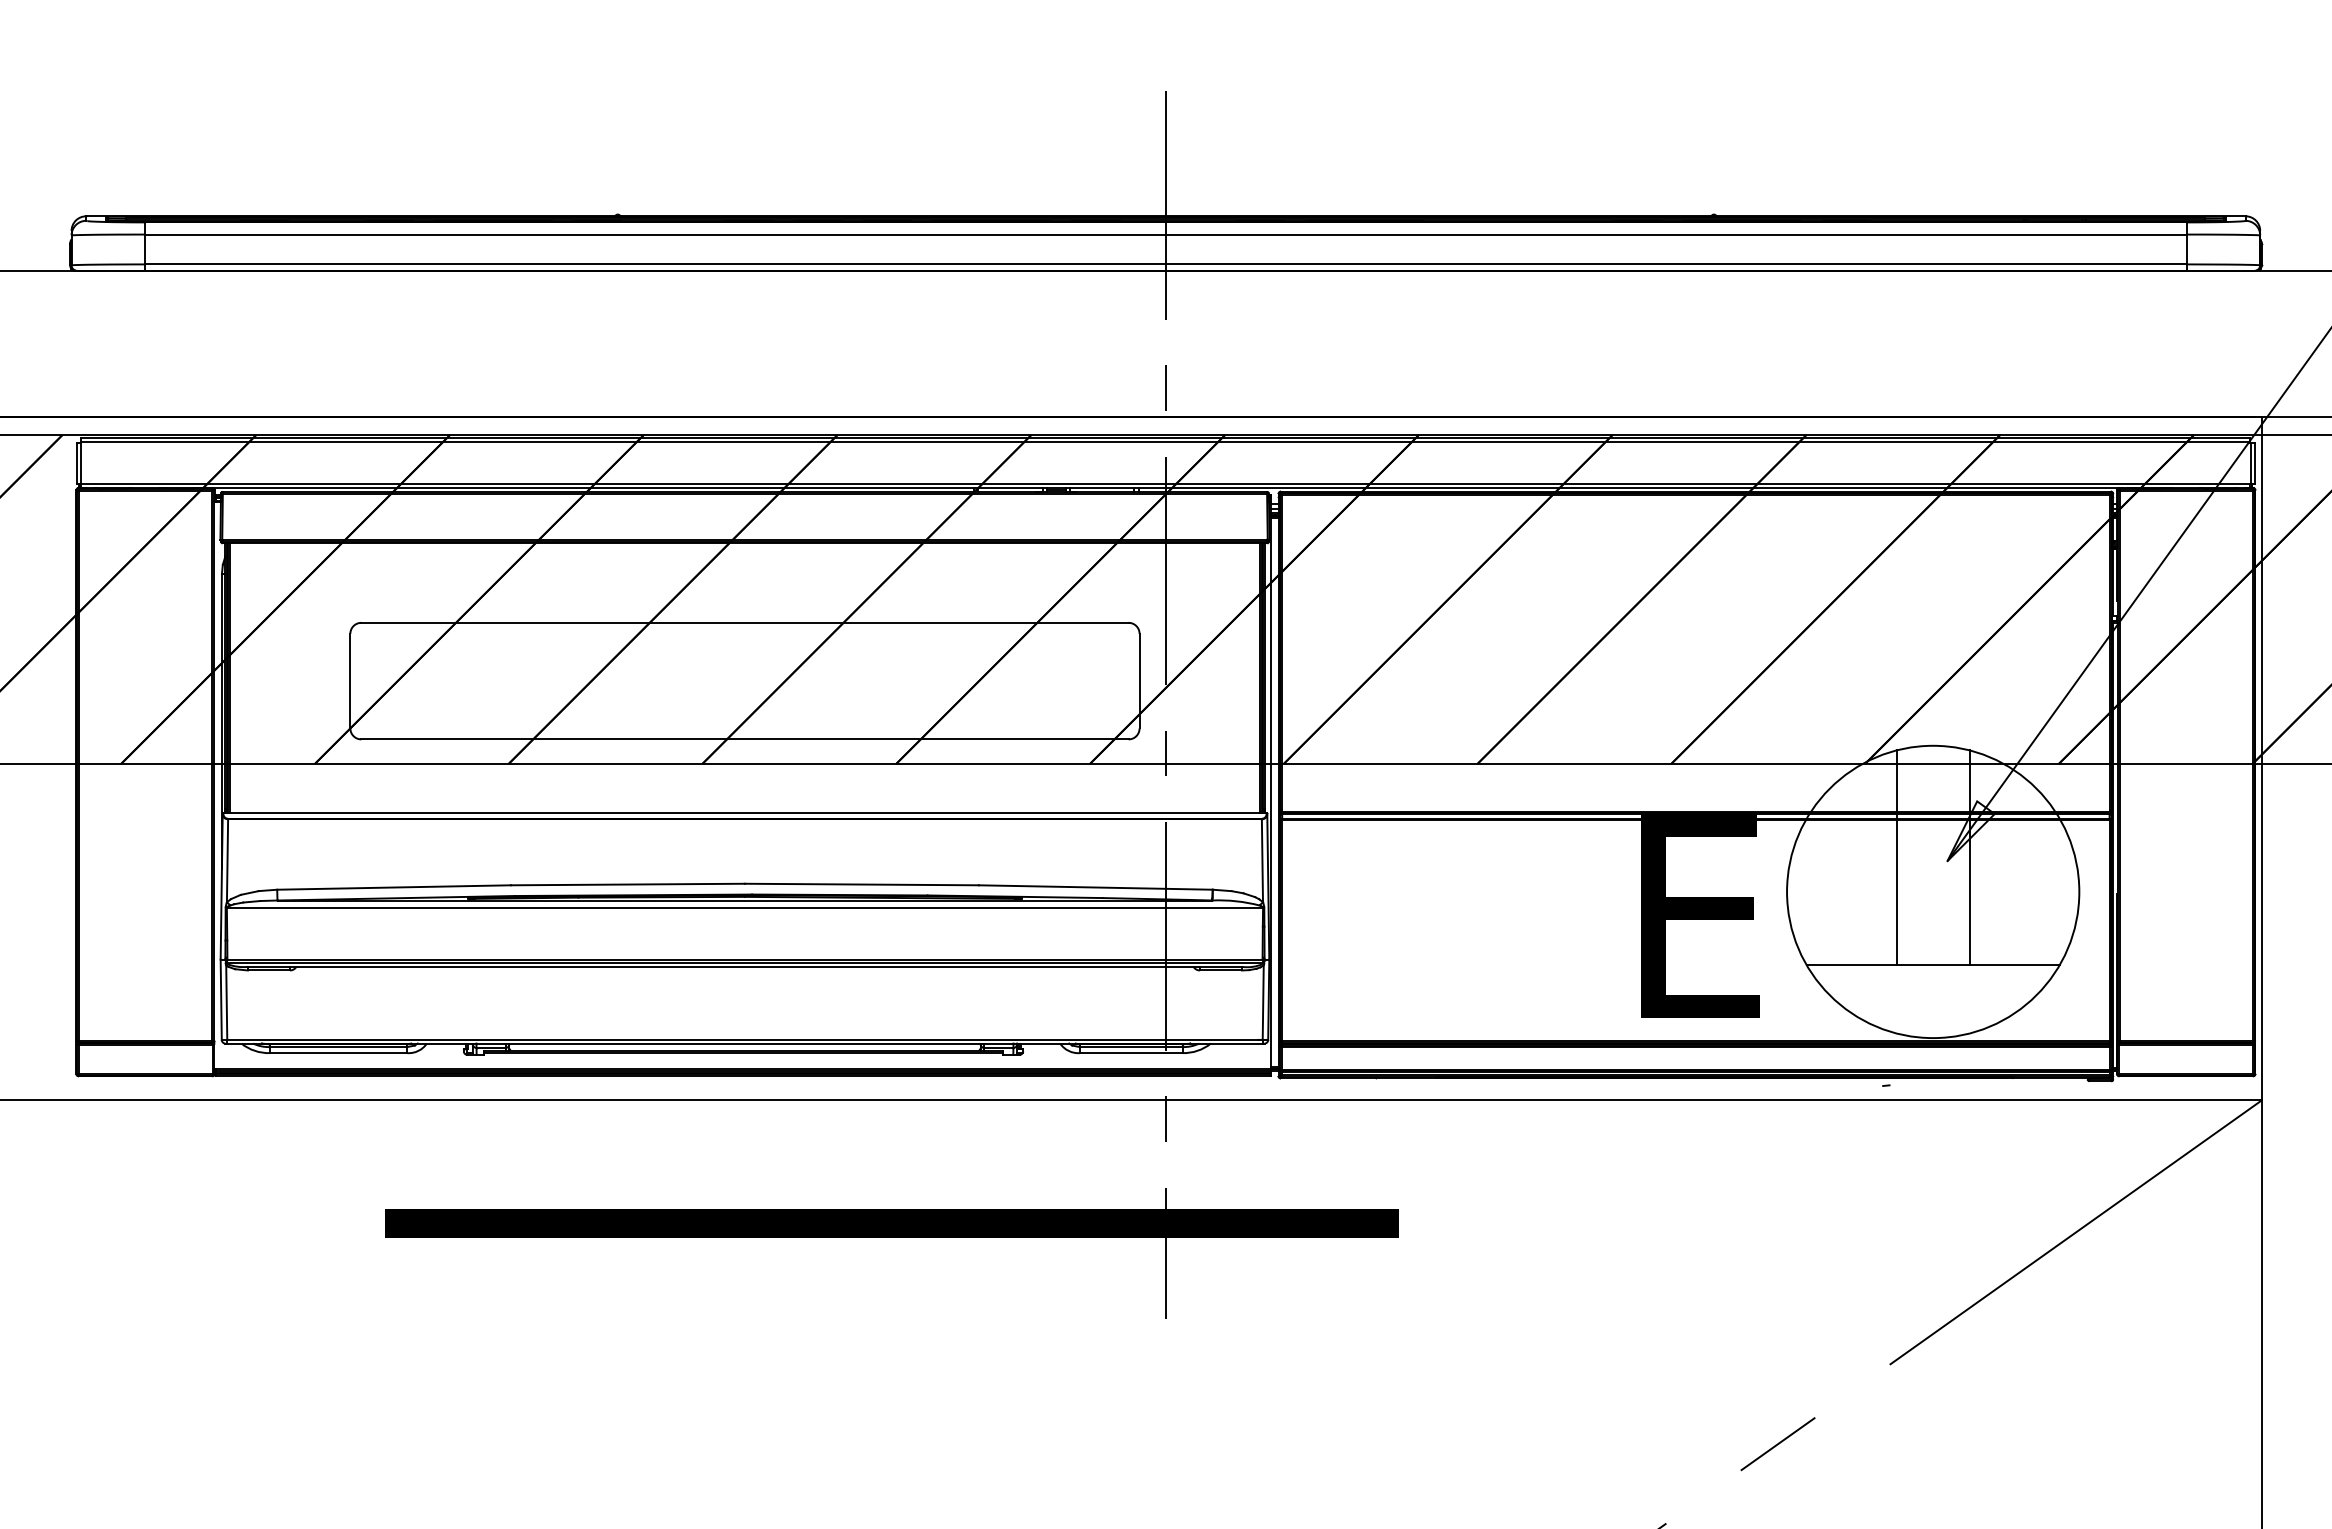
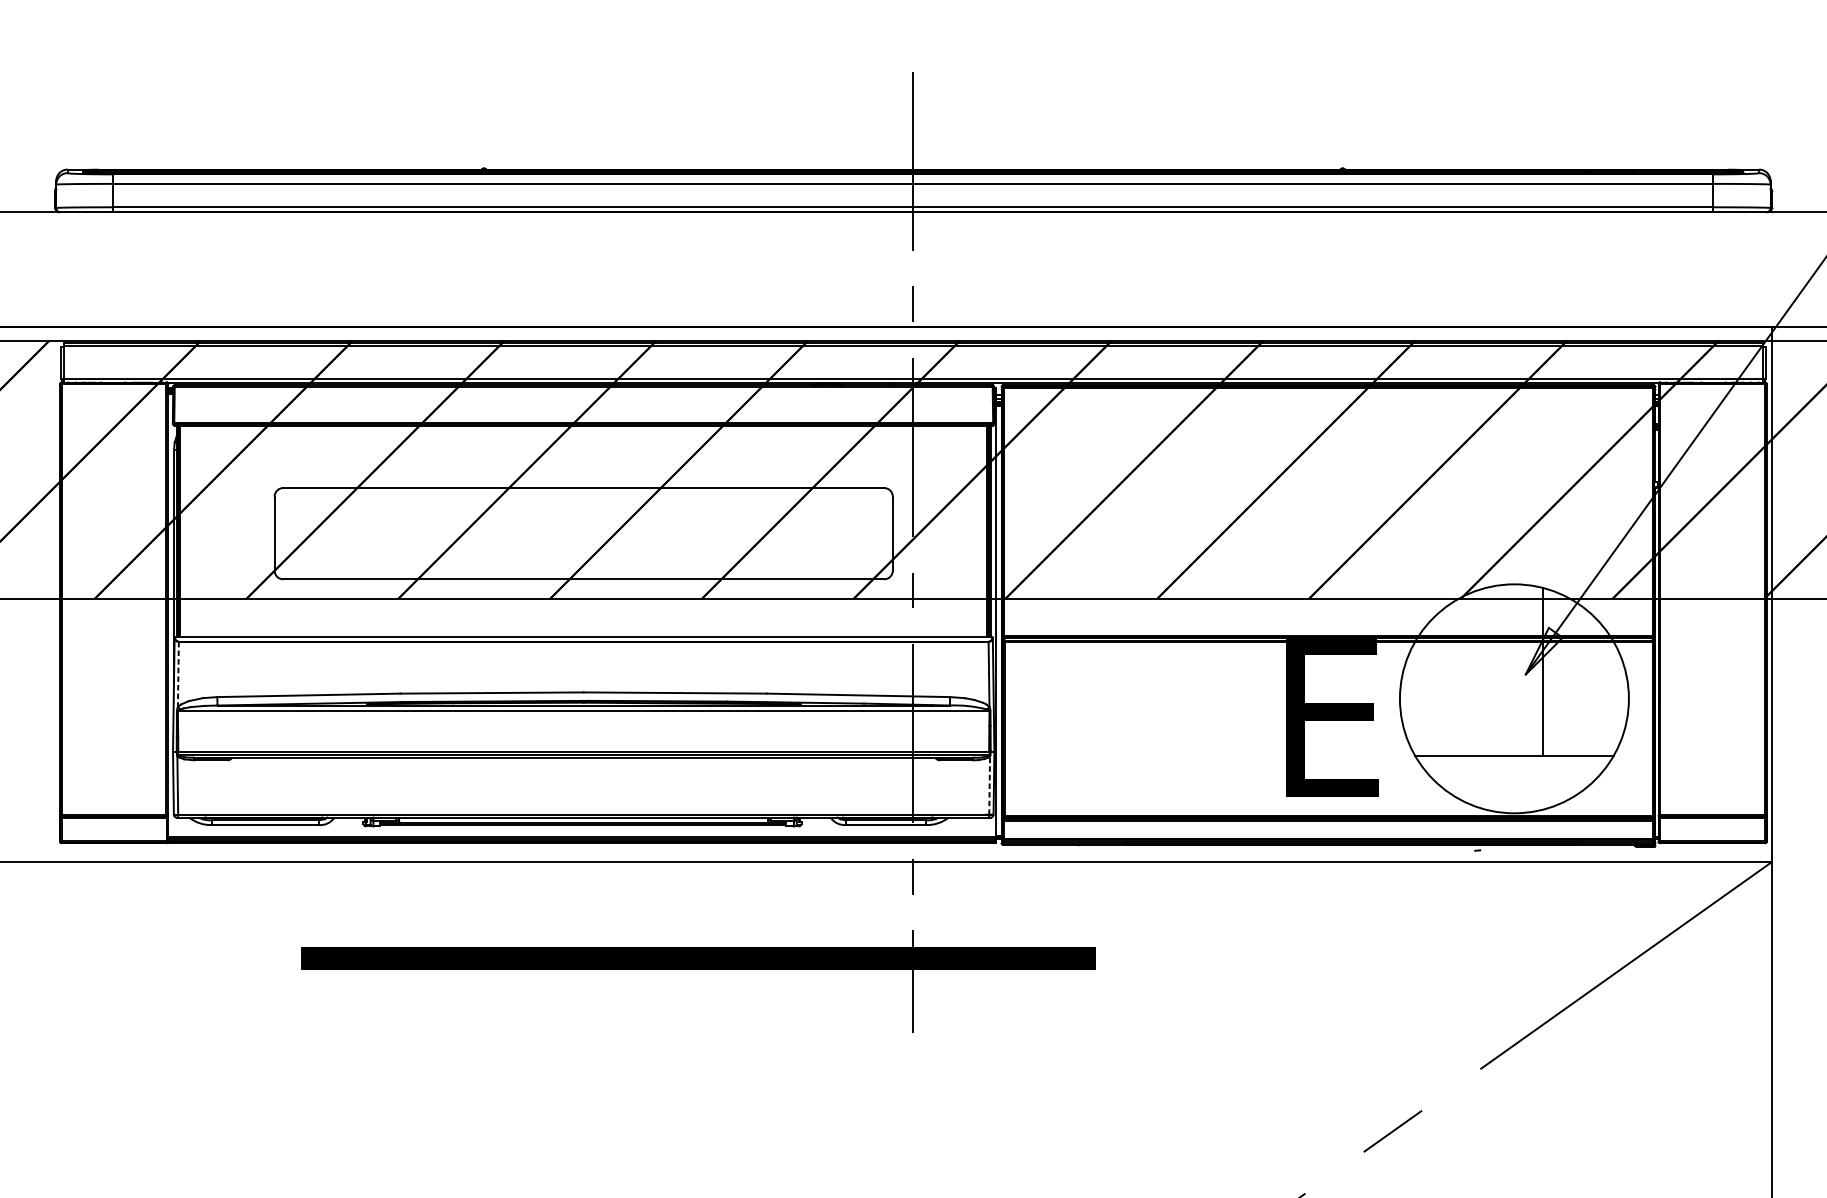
line: (1896, 857) -> (1485, 671), removed
line: (227, 861) -> (178, 674), solid -> dashed
line: (1263, 1002) -> (989, 785), solid -> dashed

